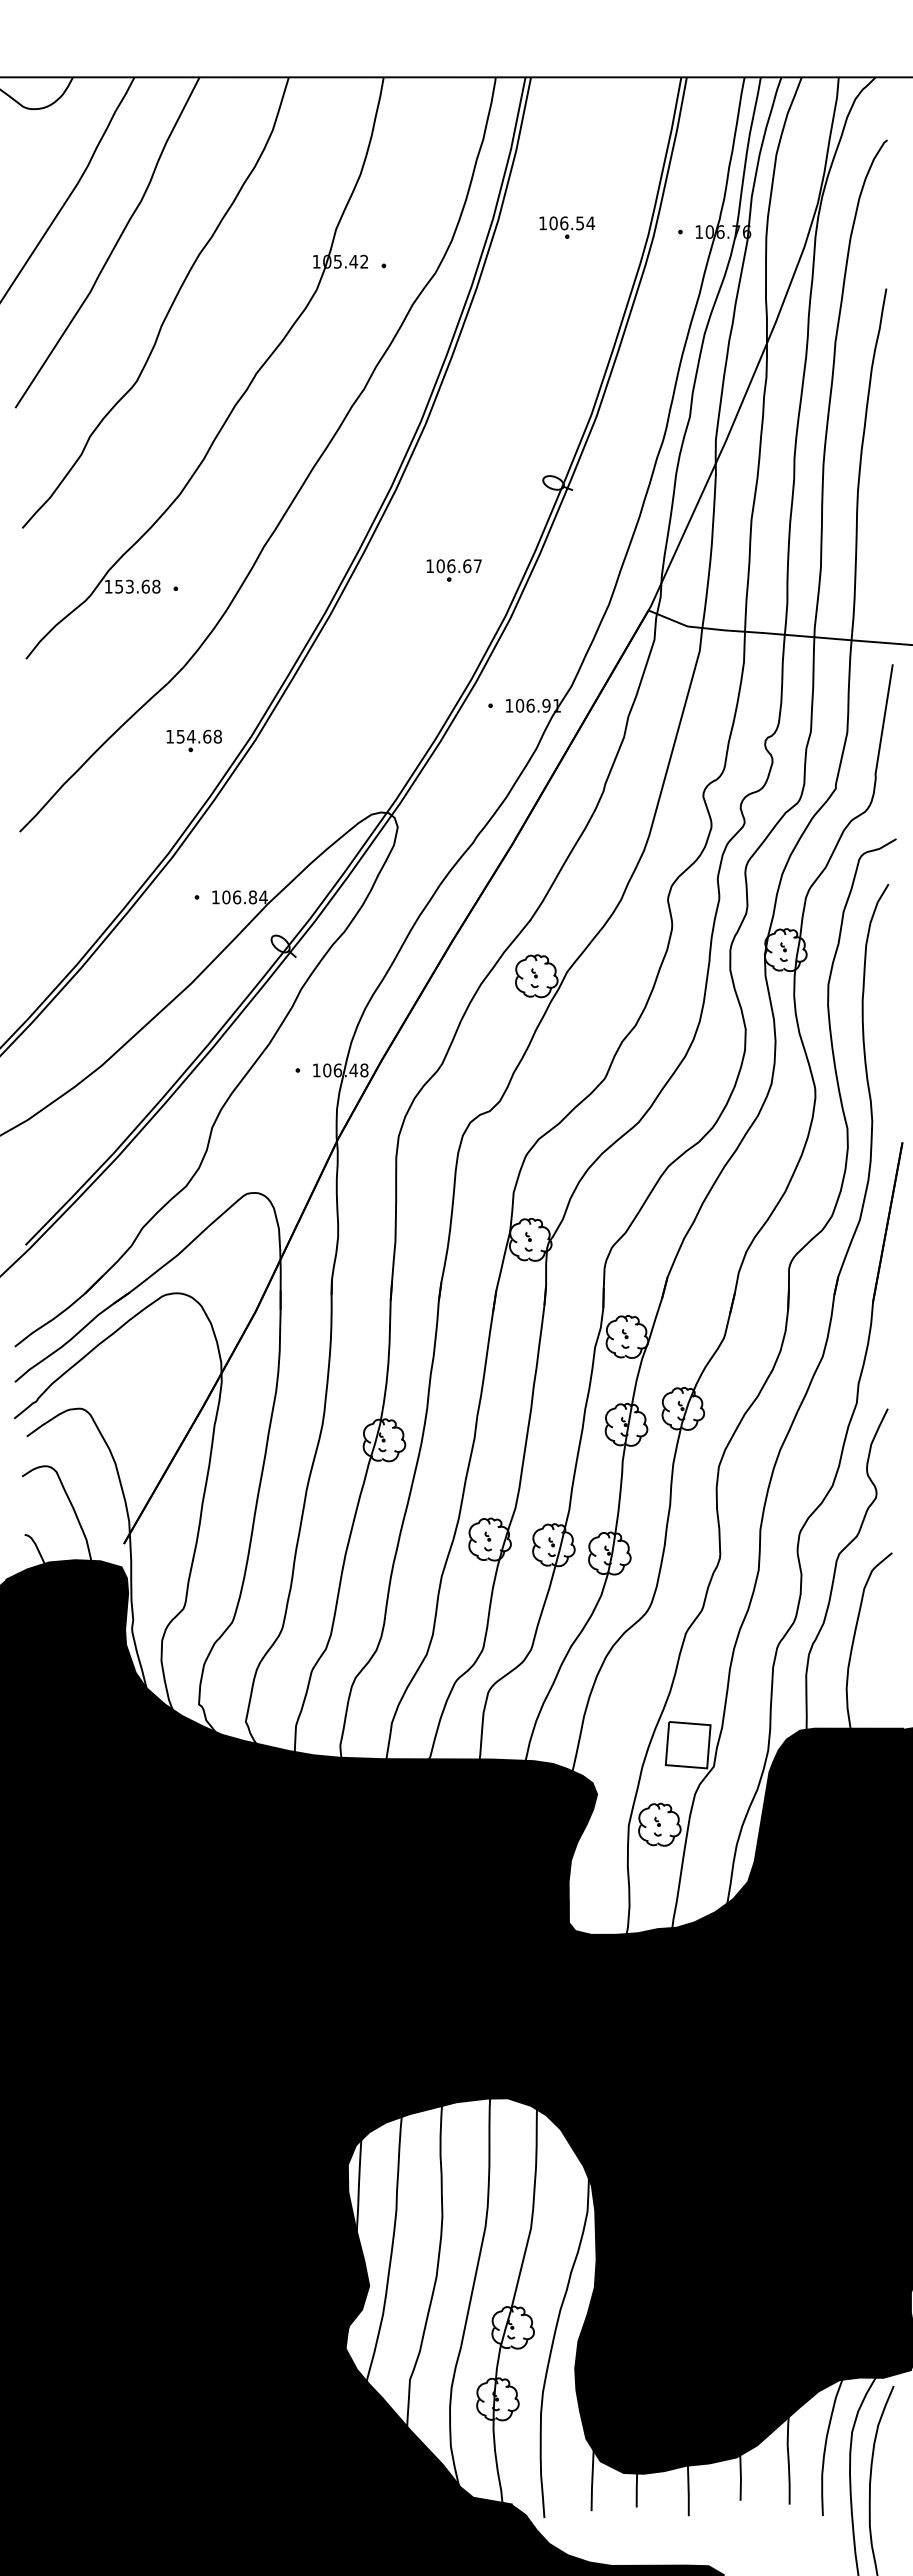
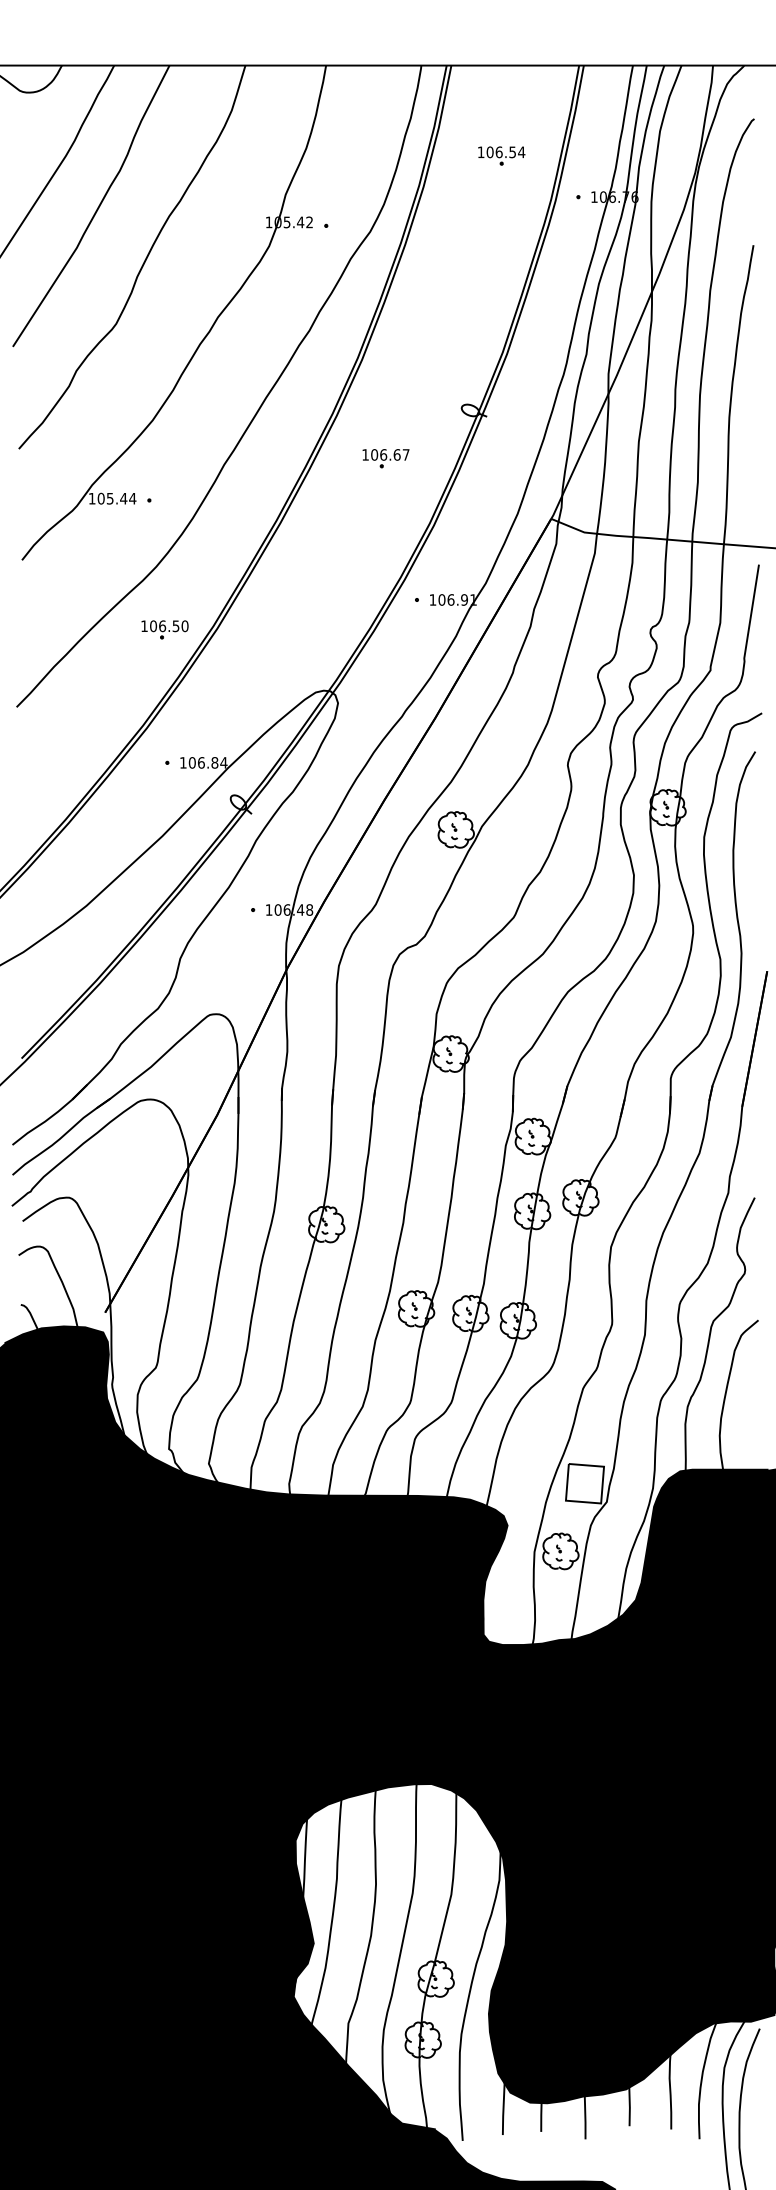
part: (567, 227) -> (501, 155), moved
part: (453, 570) -> (385, 458), moved
text: (137, 586) -> (116, 498), 153.68 -> 105.44
text: (198, 736) -> (168, 626), 154.68 -> 106.50

